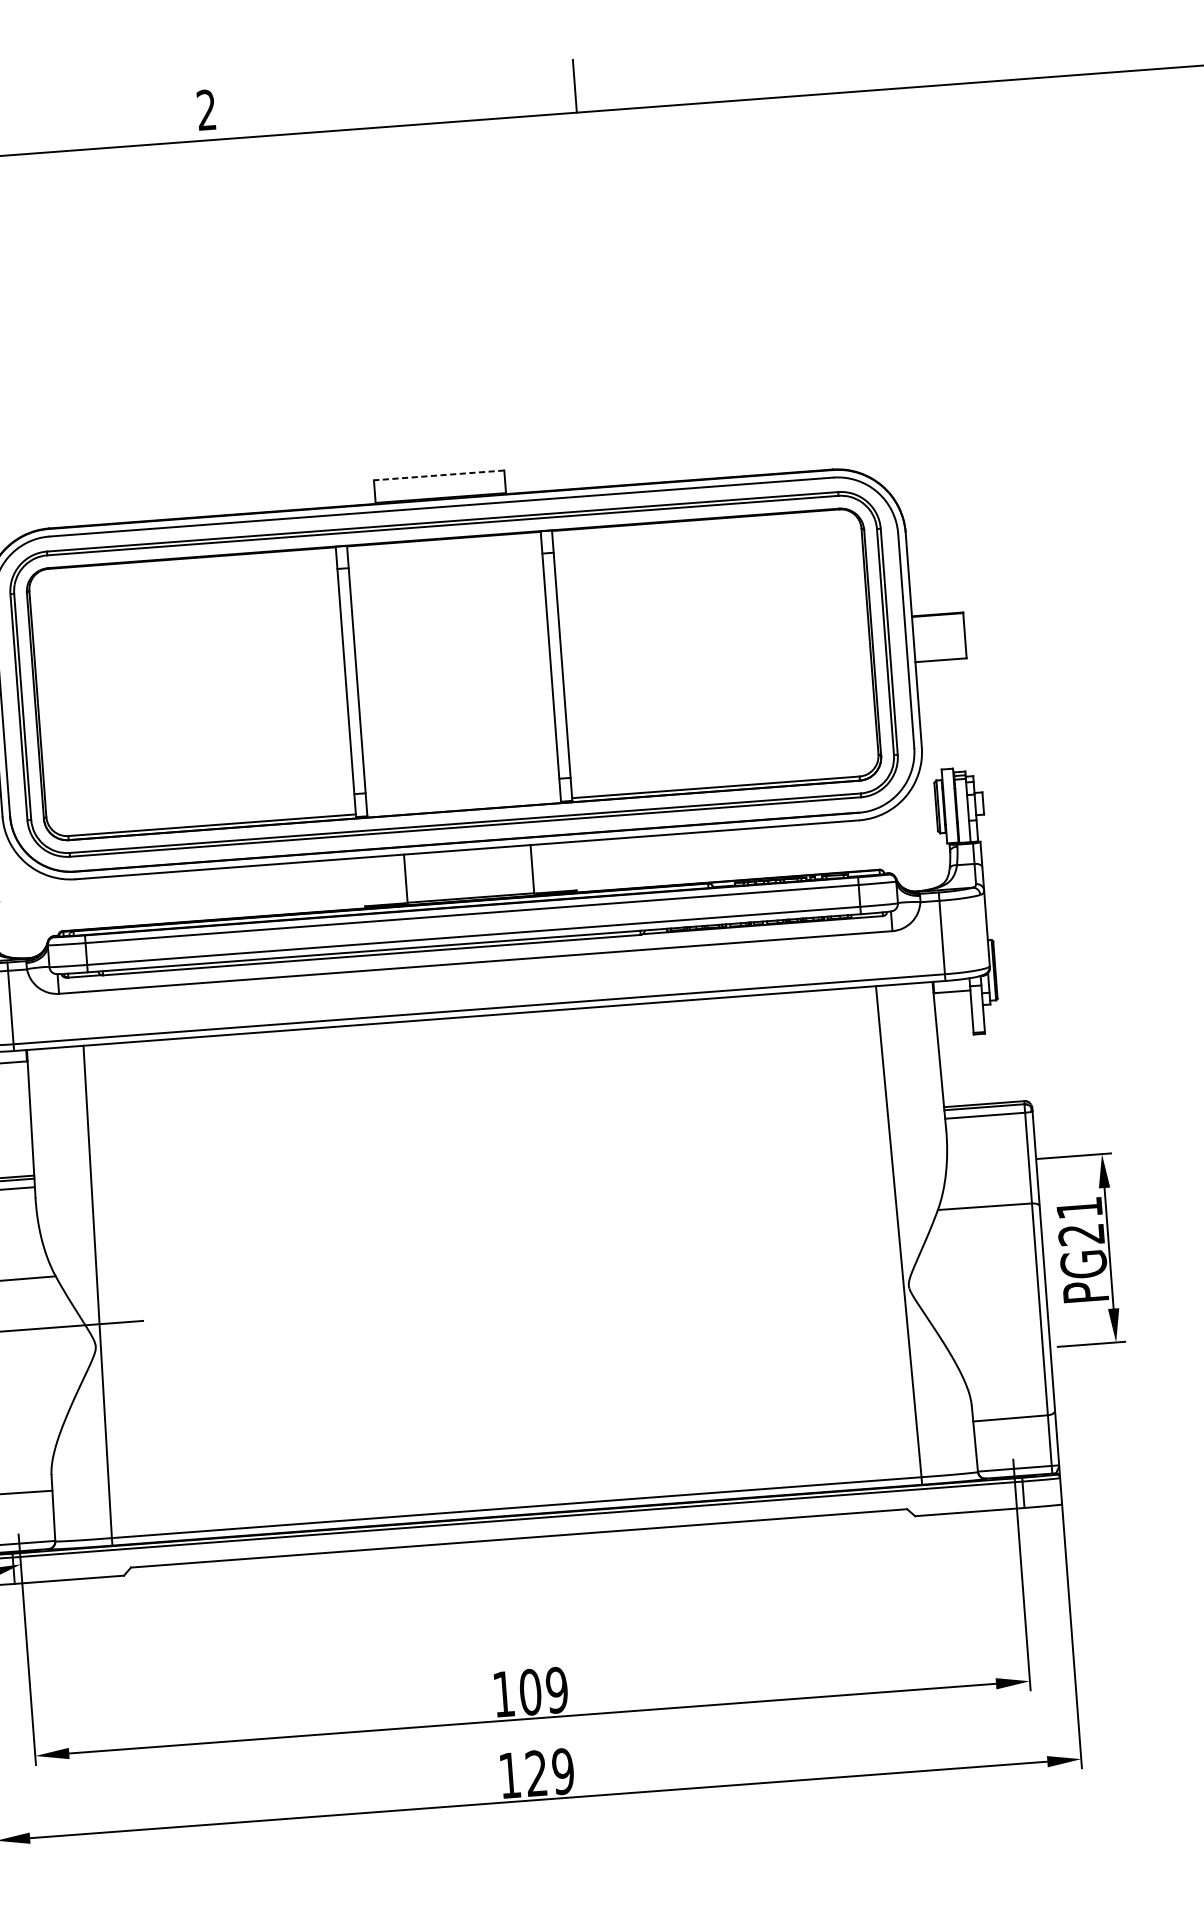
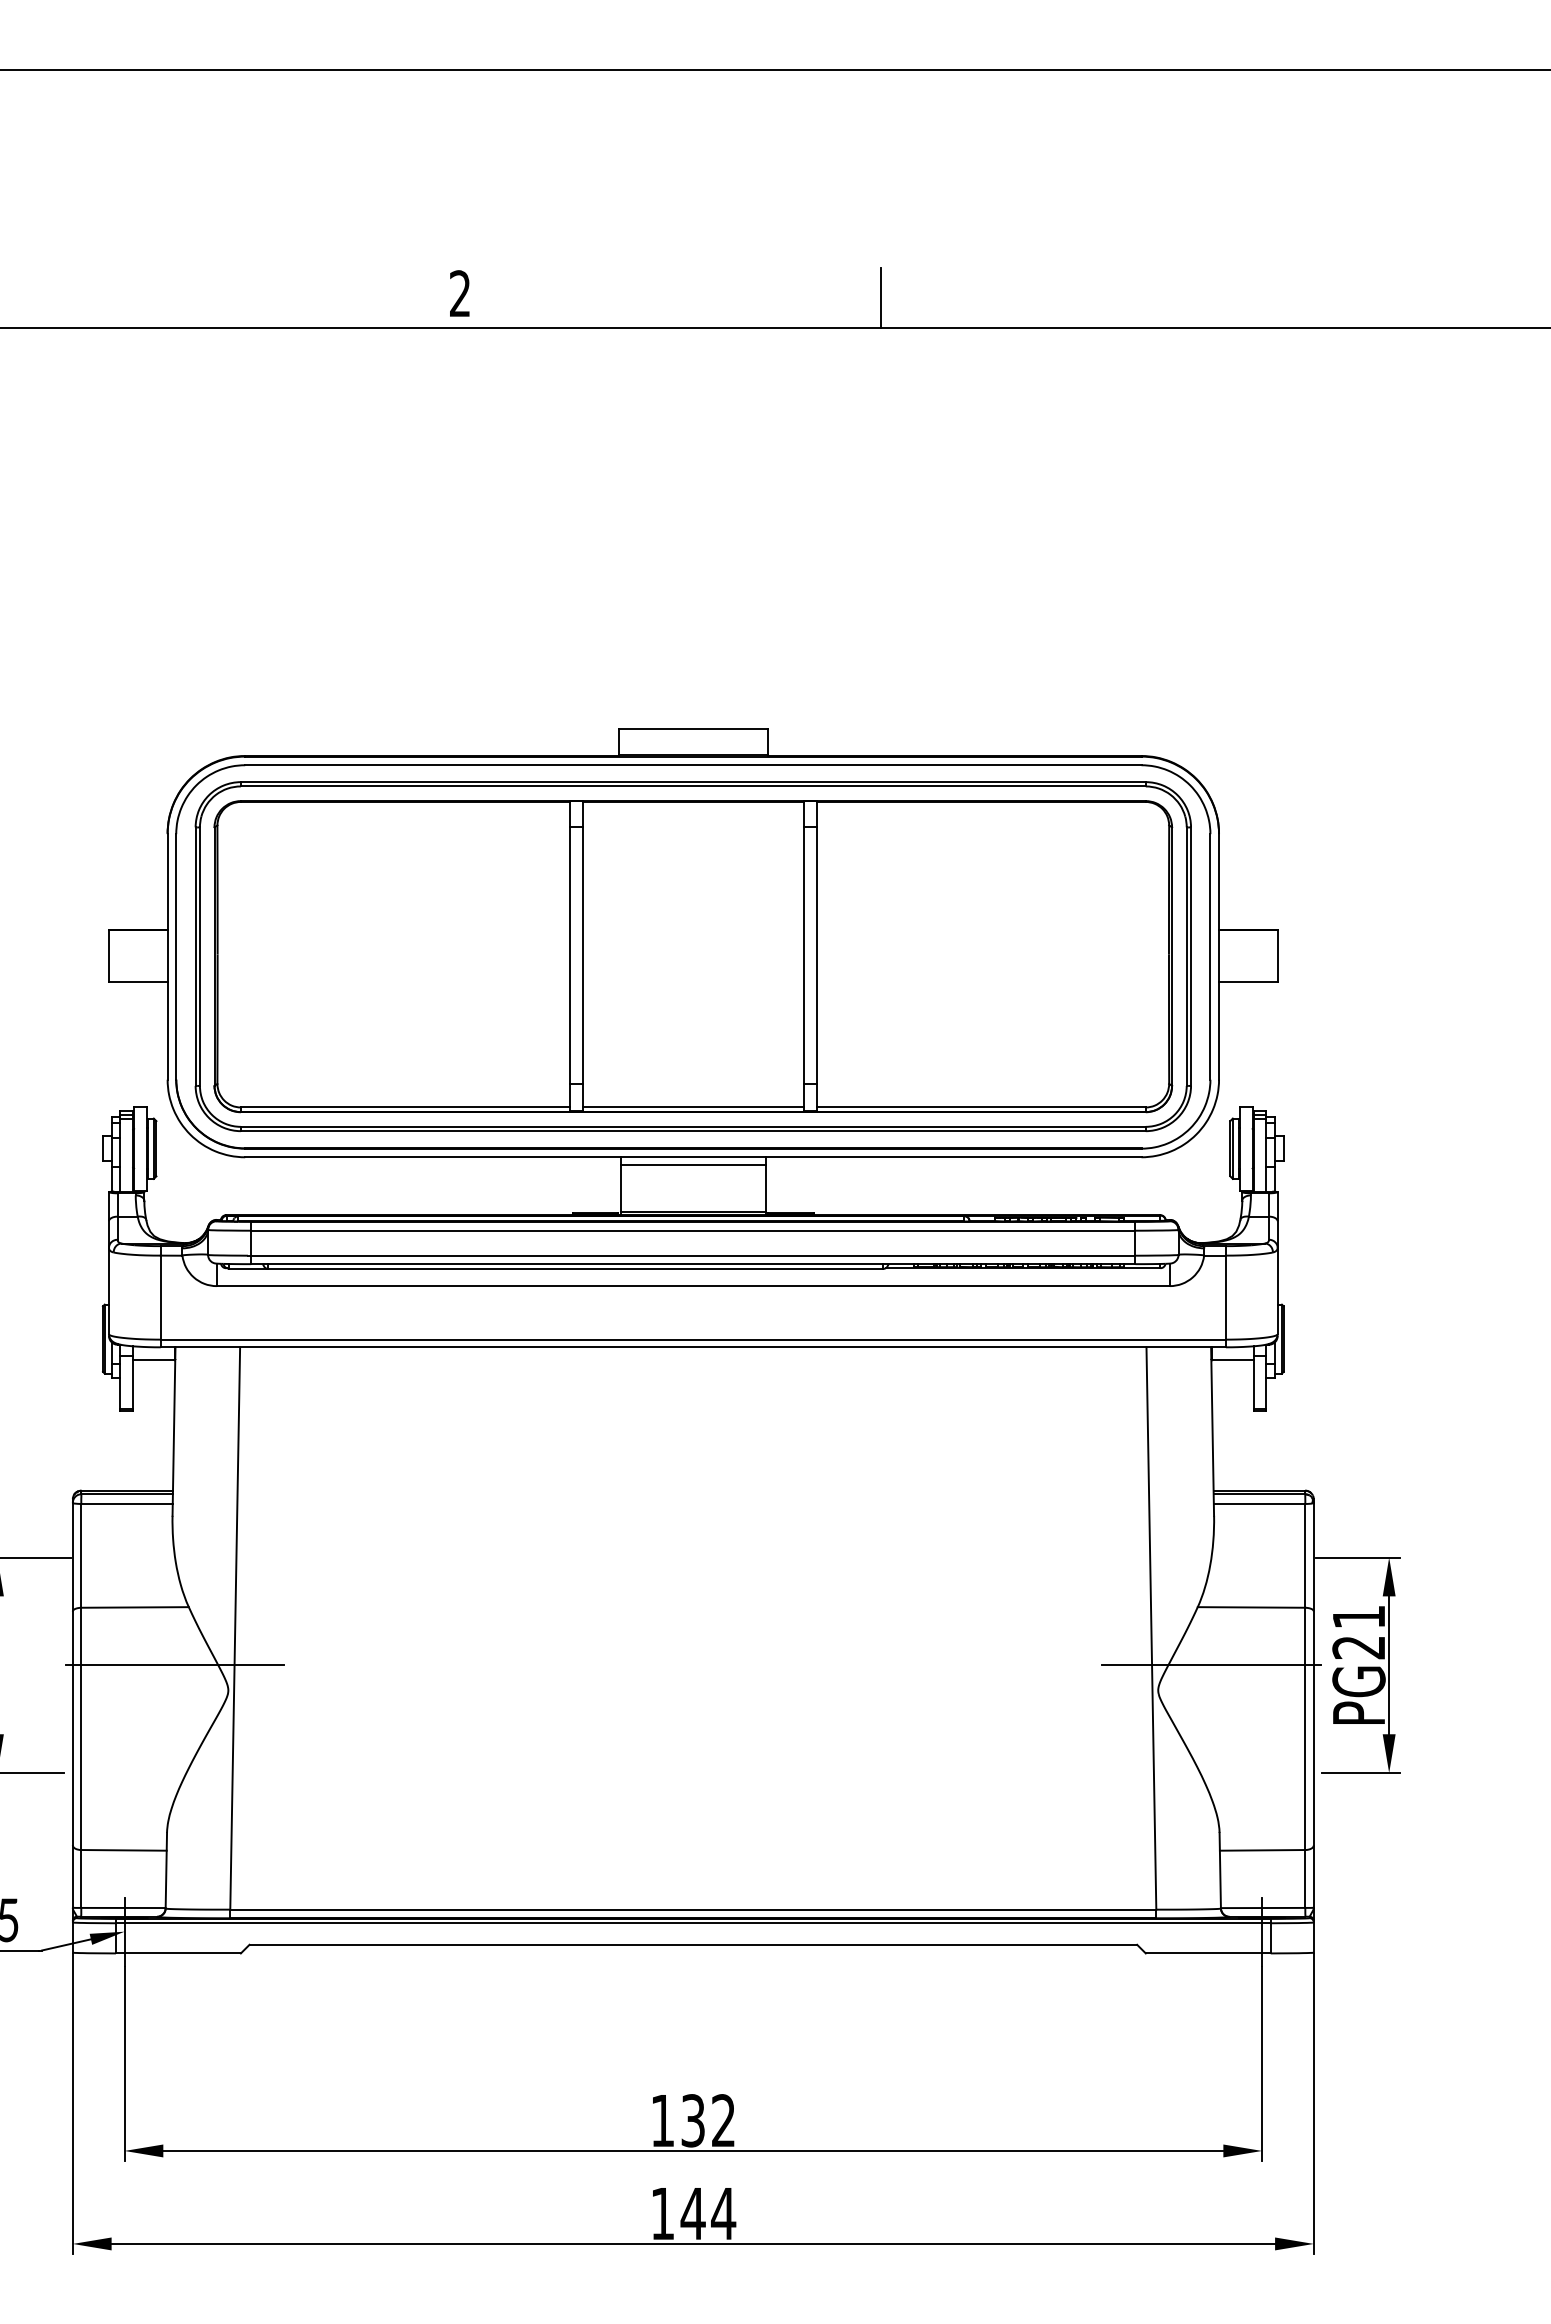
line: (439, 475) -> (693, 729), dashed -> solid
line: (464, 806) -> (693, 1107), added
line: (467, 856) -> (692, 1164), added
line: (953, 1260) -> (1211, 1665), added
text: (543, 1691) -> (708, 2120), 109 -> 132
text: (549, 1772) -> (708, 2213), 129 -> 144

